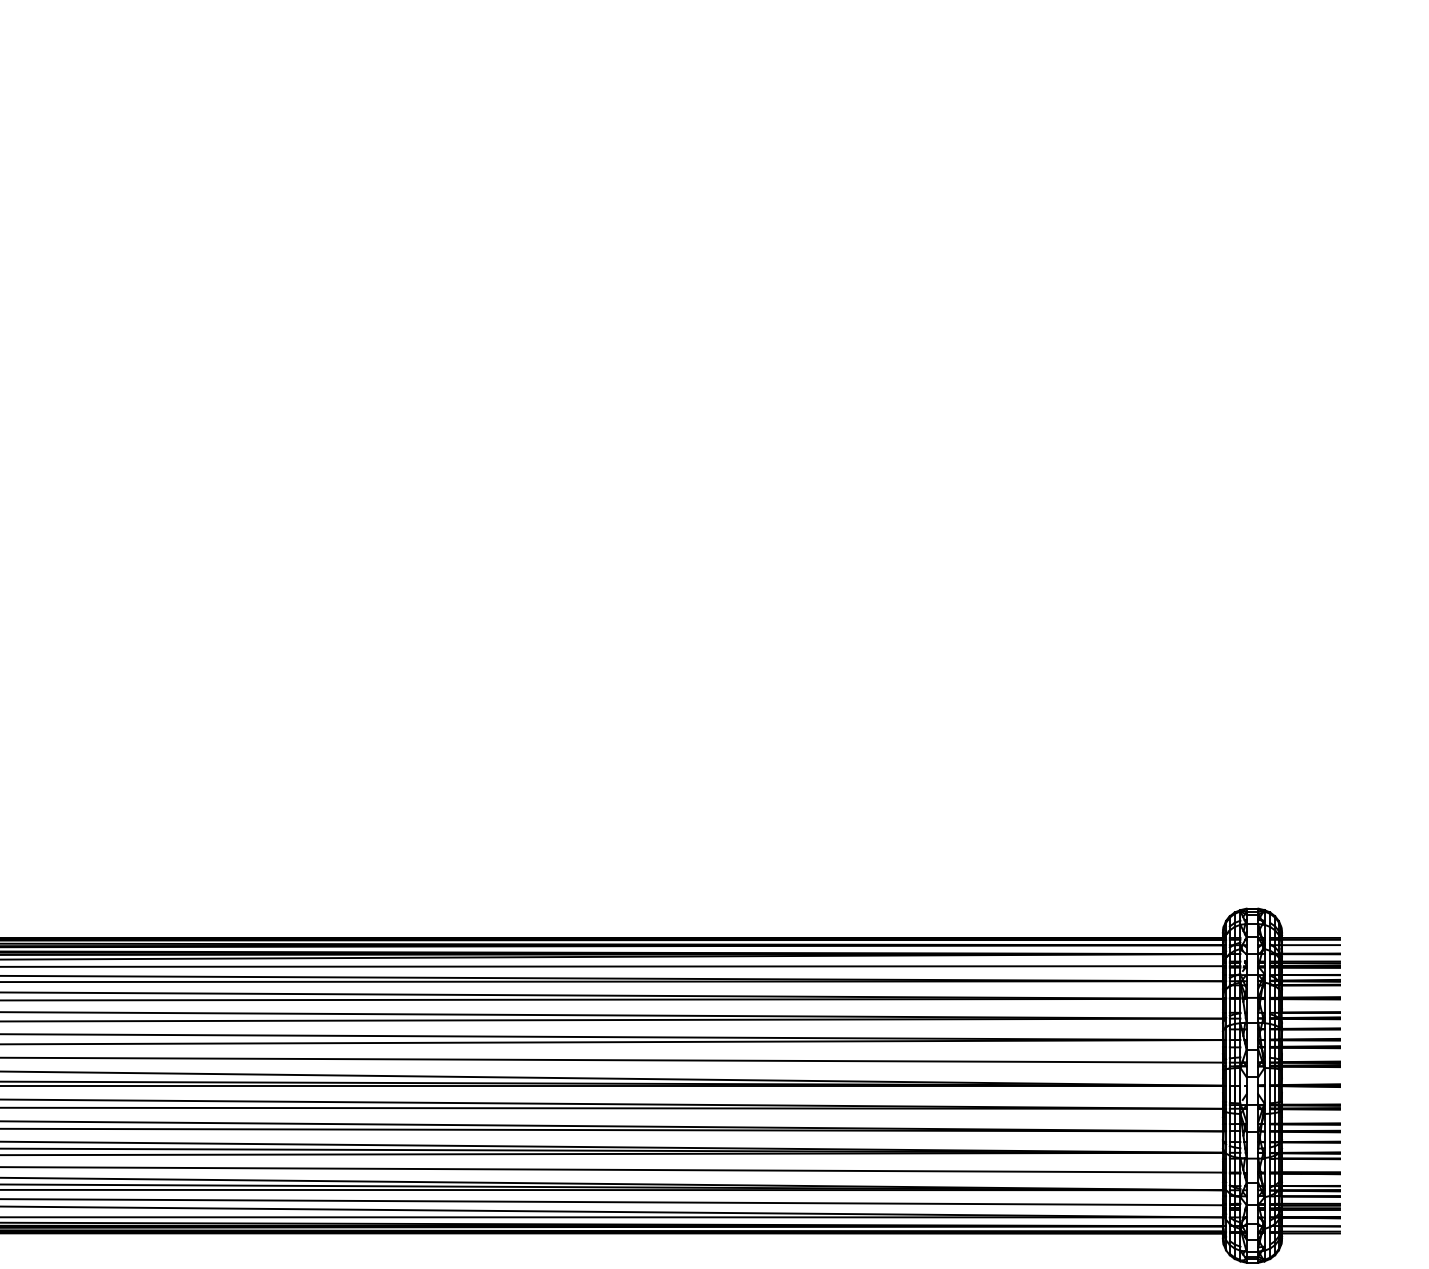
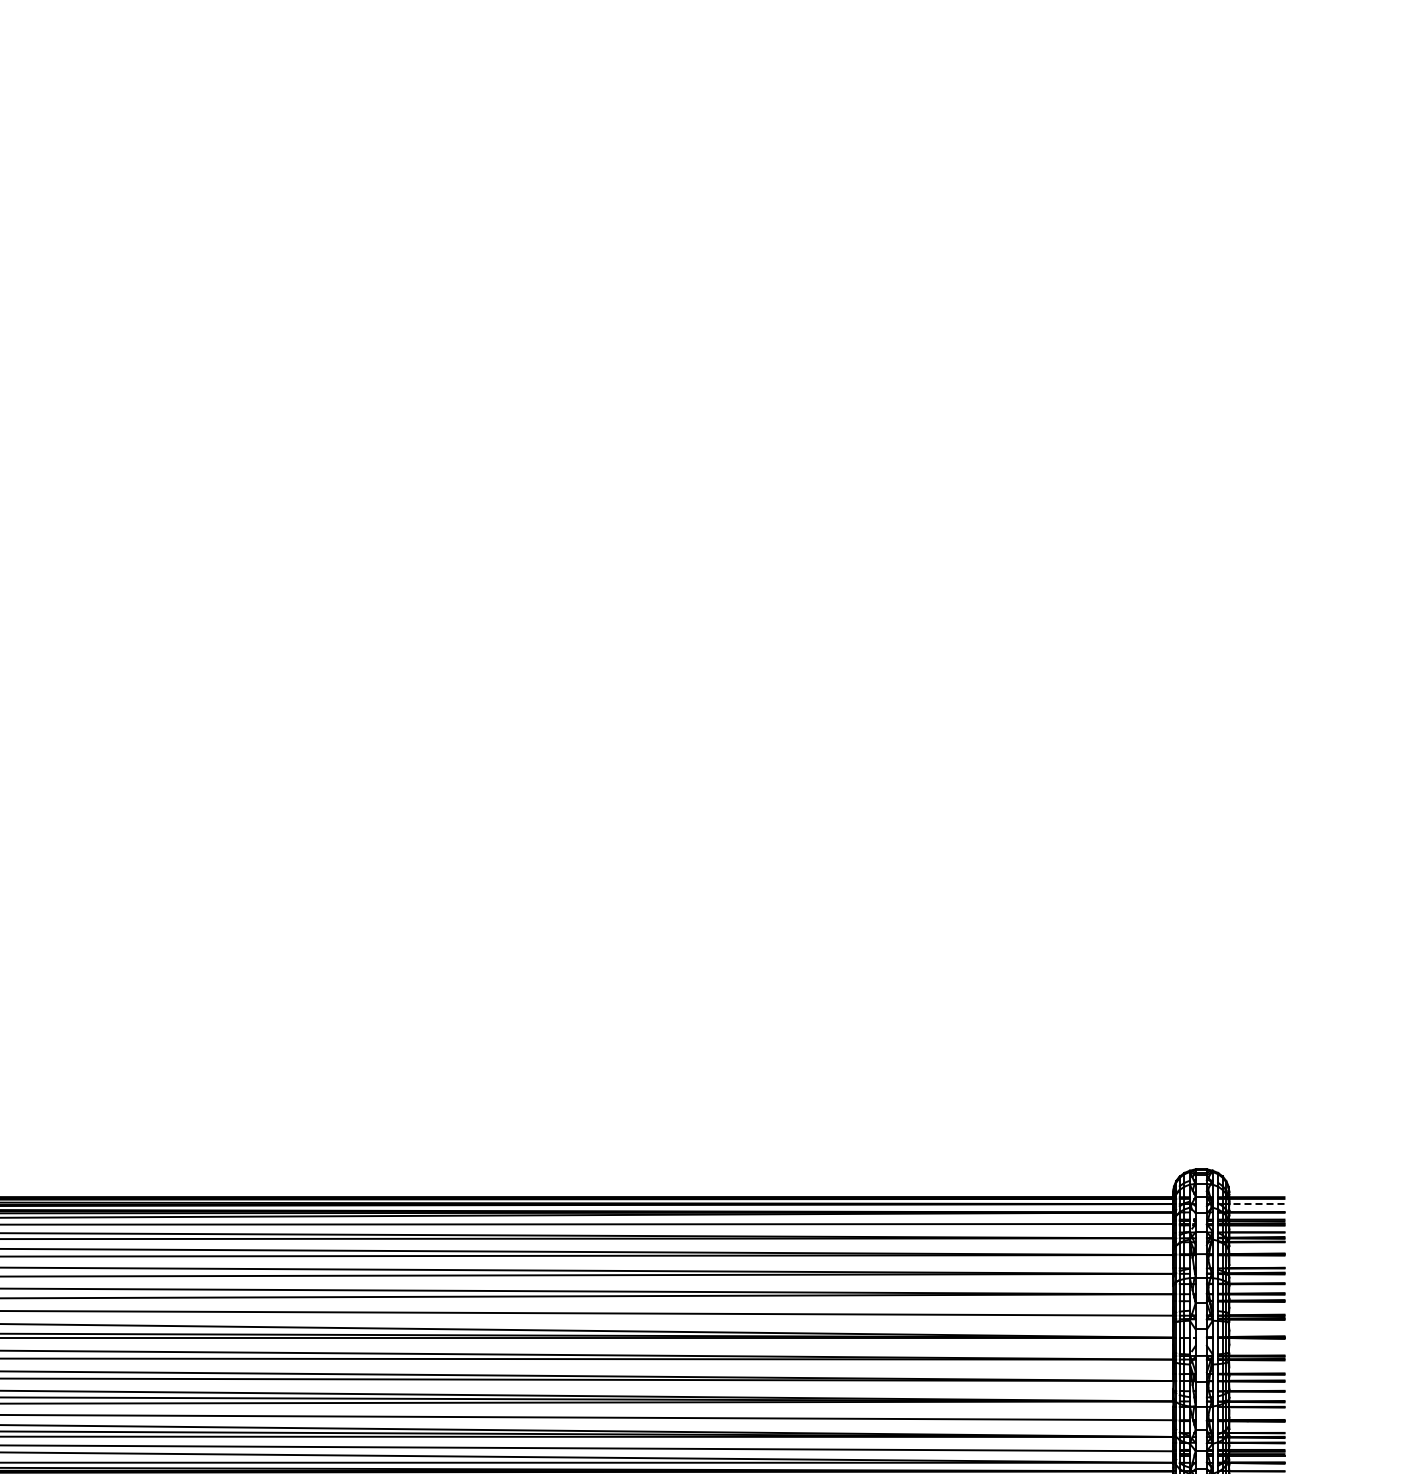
line: (1310, 944) -> (1256, 1203), solid -> dashed

